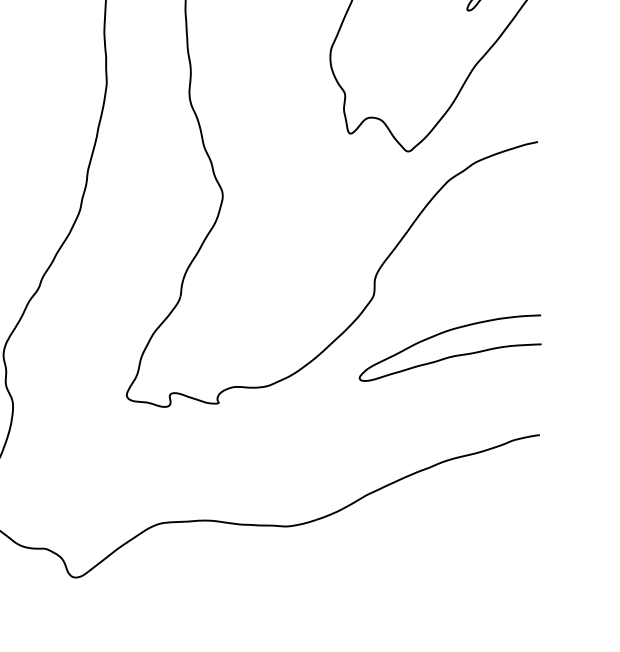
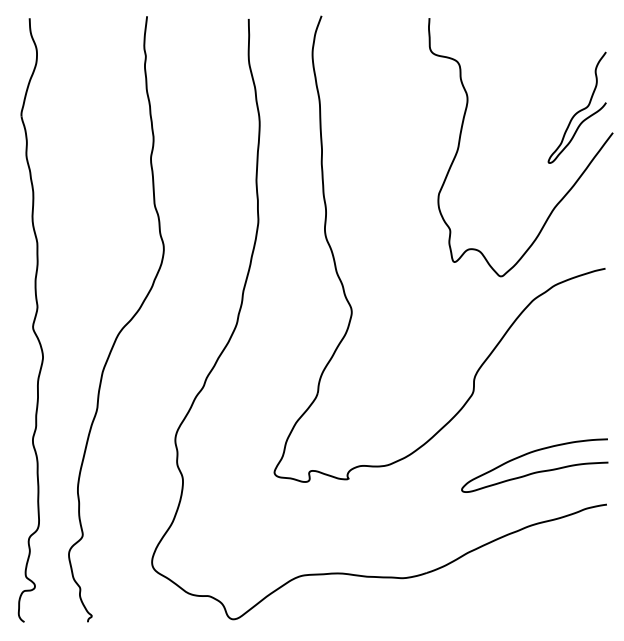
curve: (451, 355) -> (535, 471), moved

